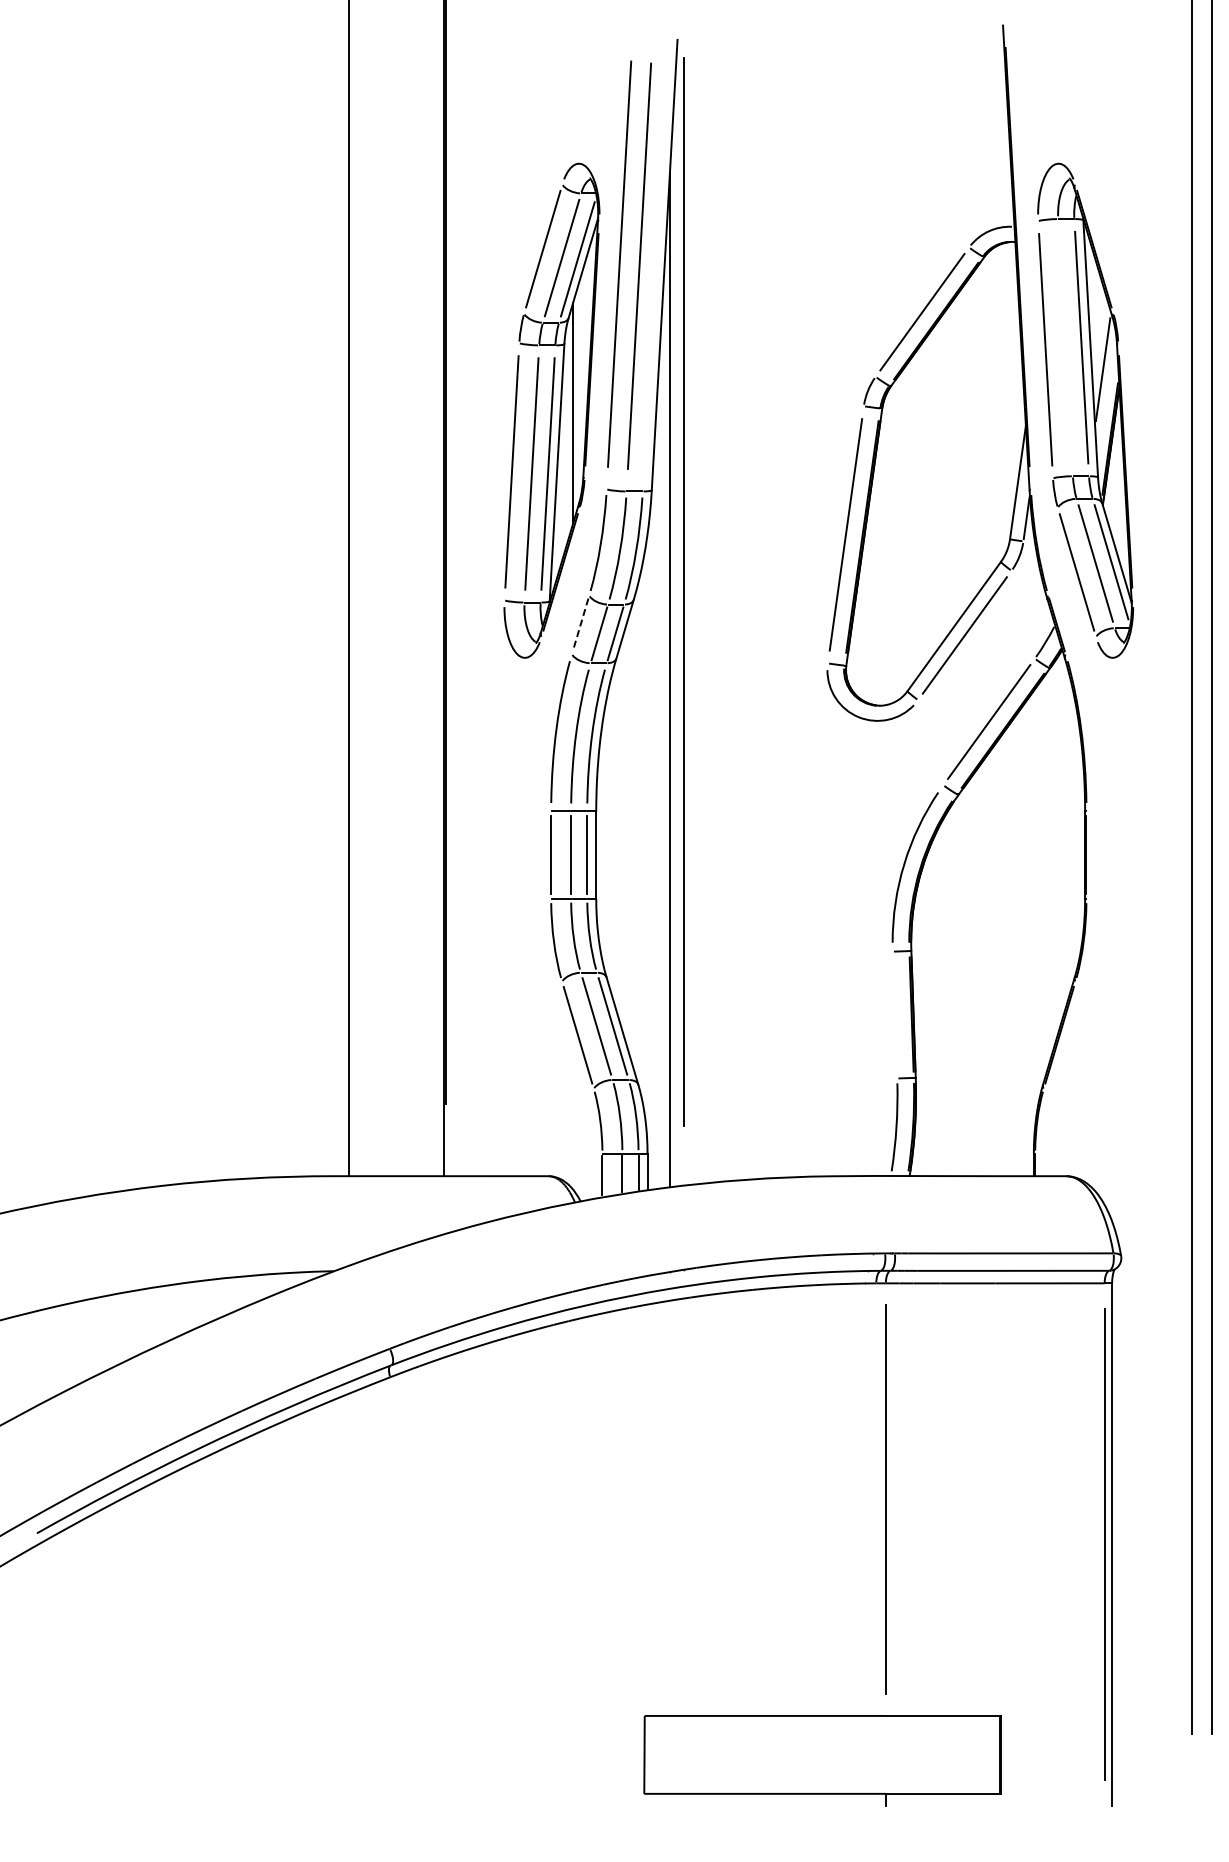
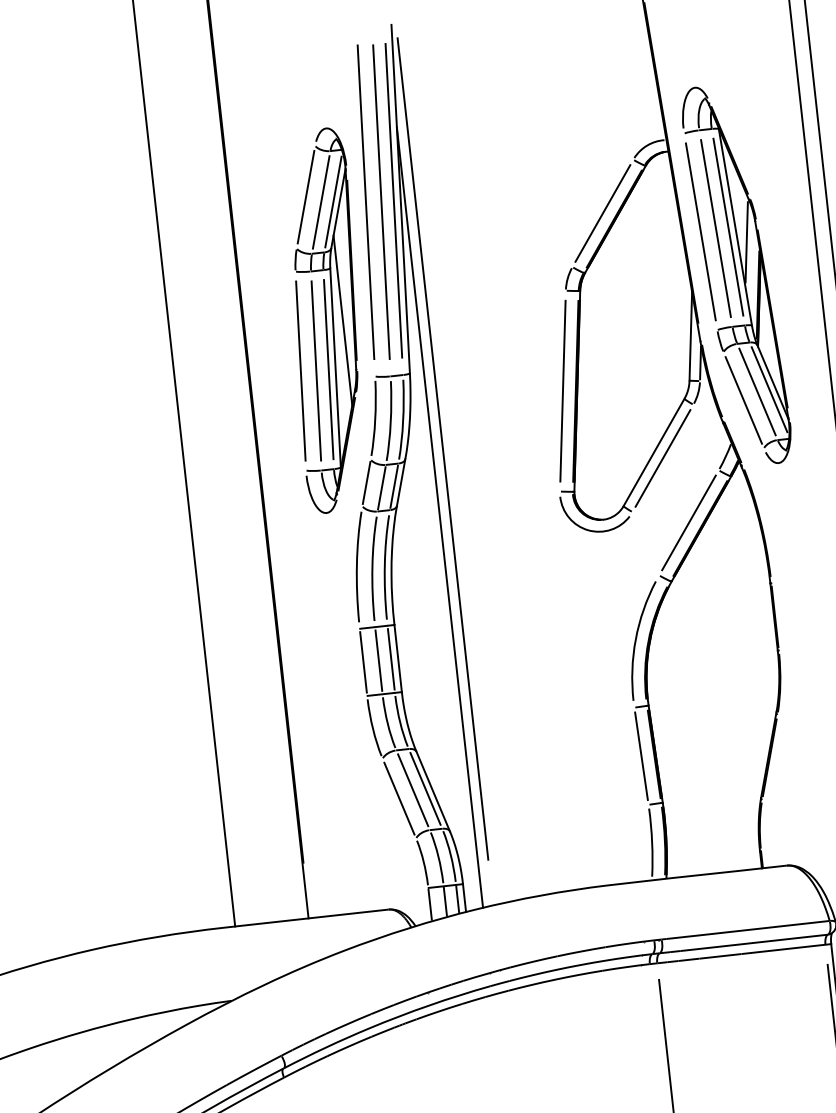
line: (655, 265) -> (393, 200), added
line: (1065, 347) -> (715, 228), added
line: (580, 624) -> (366, 482), dashed -> solid
line: (895, 1015) -> (641, 756), added

